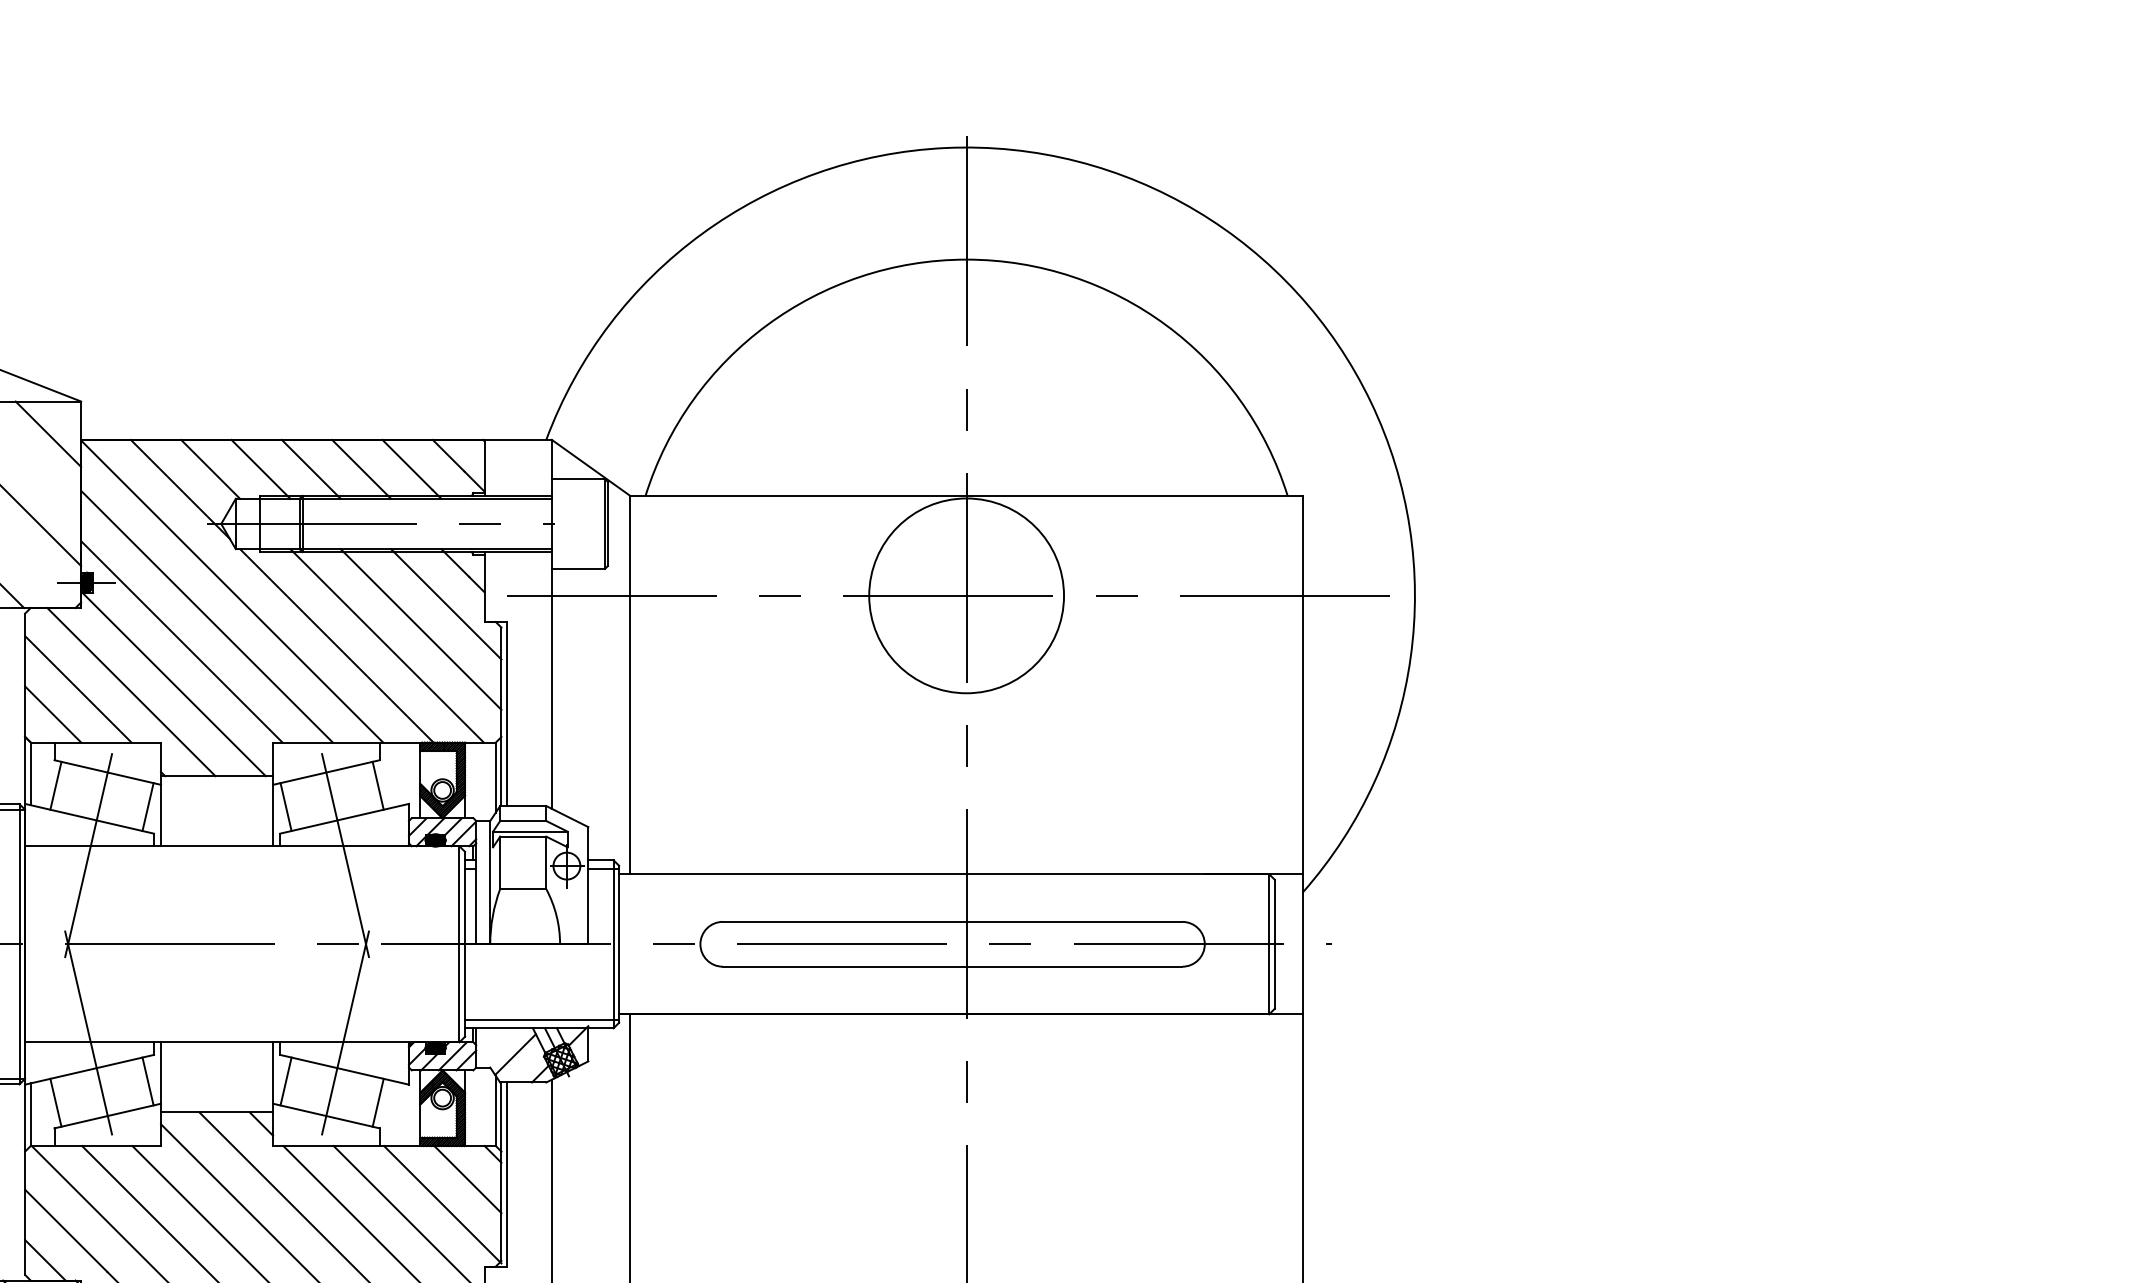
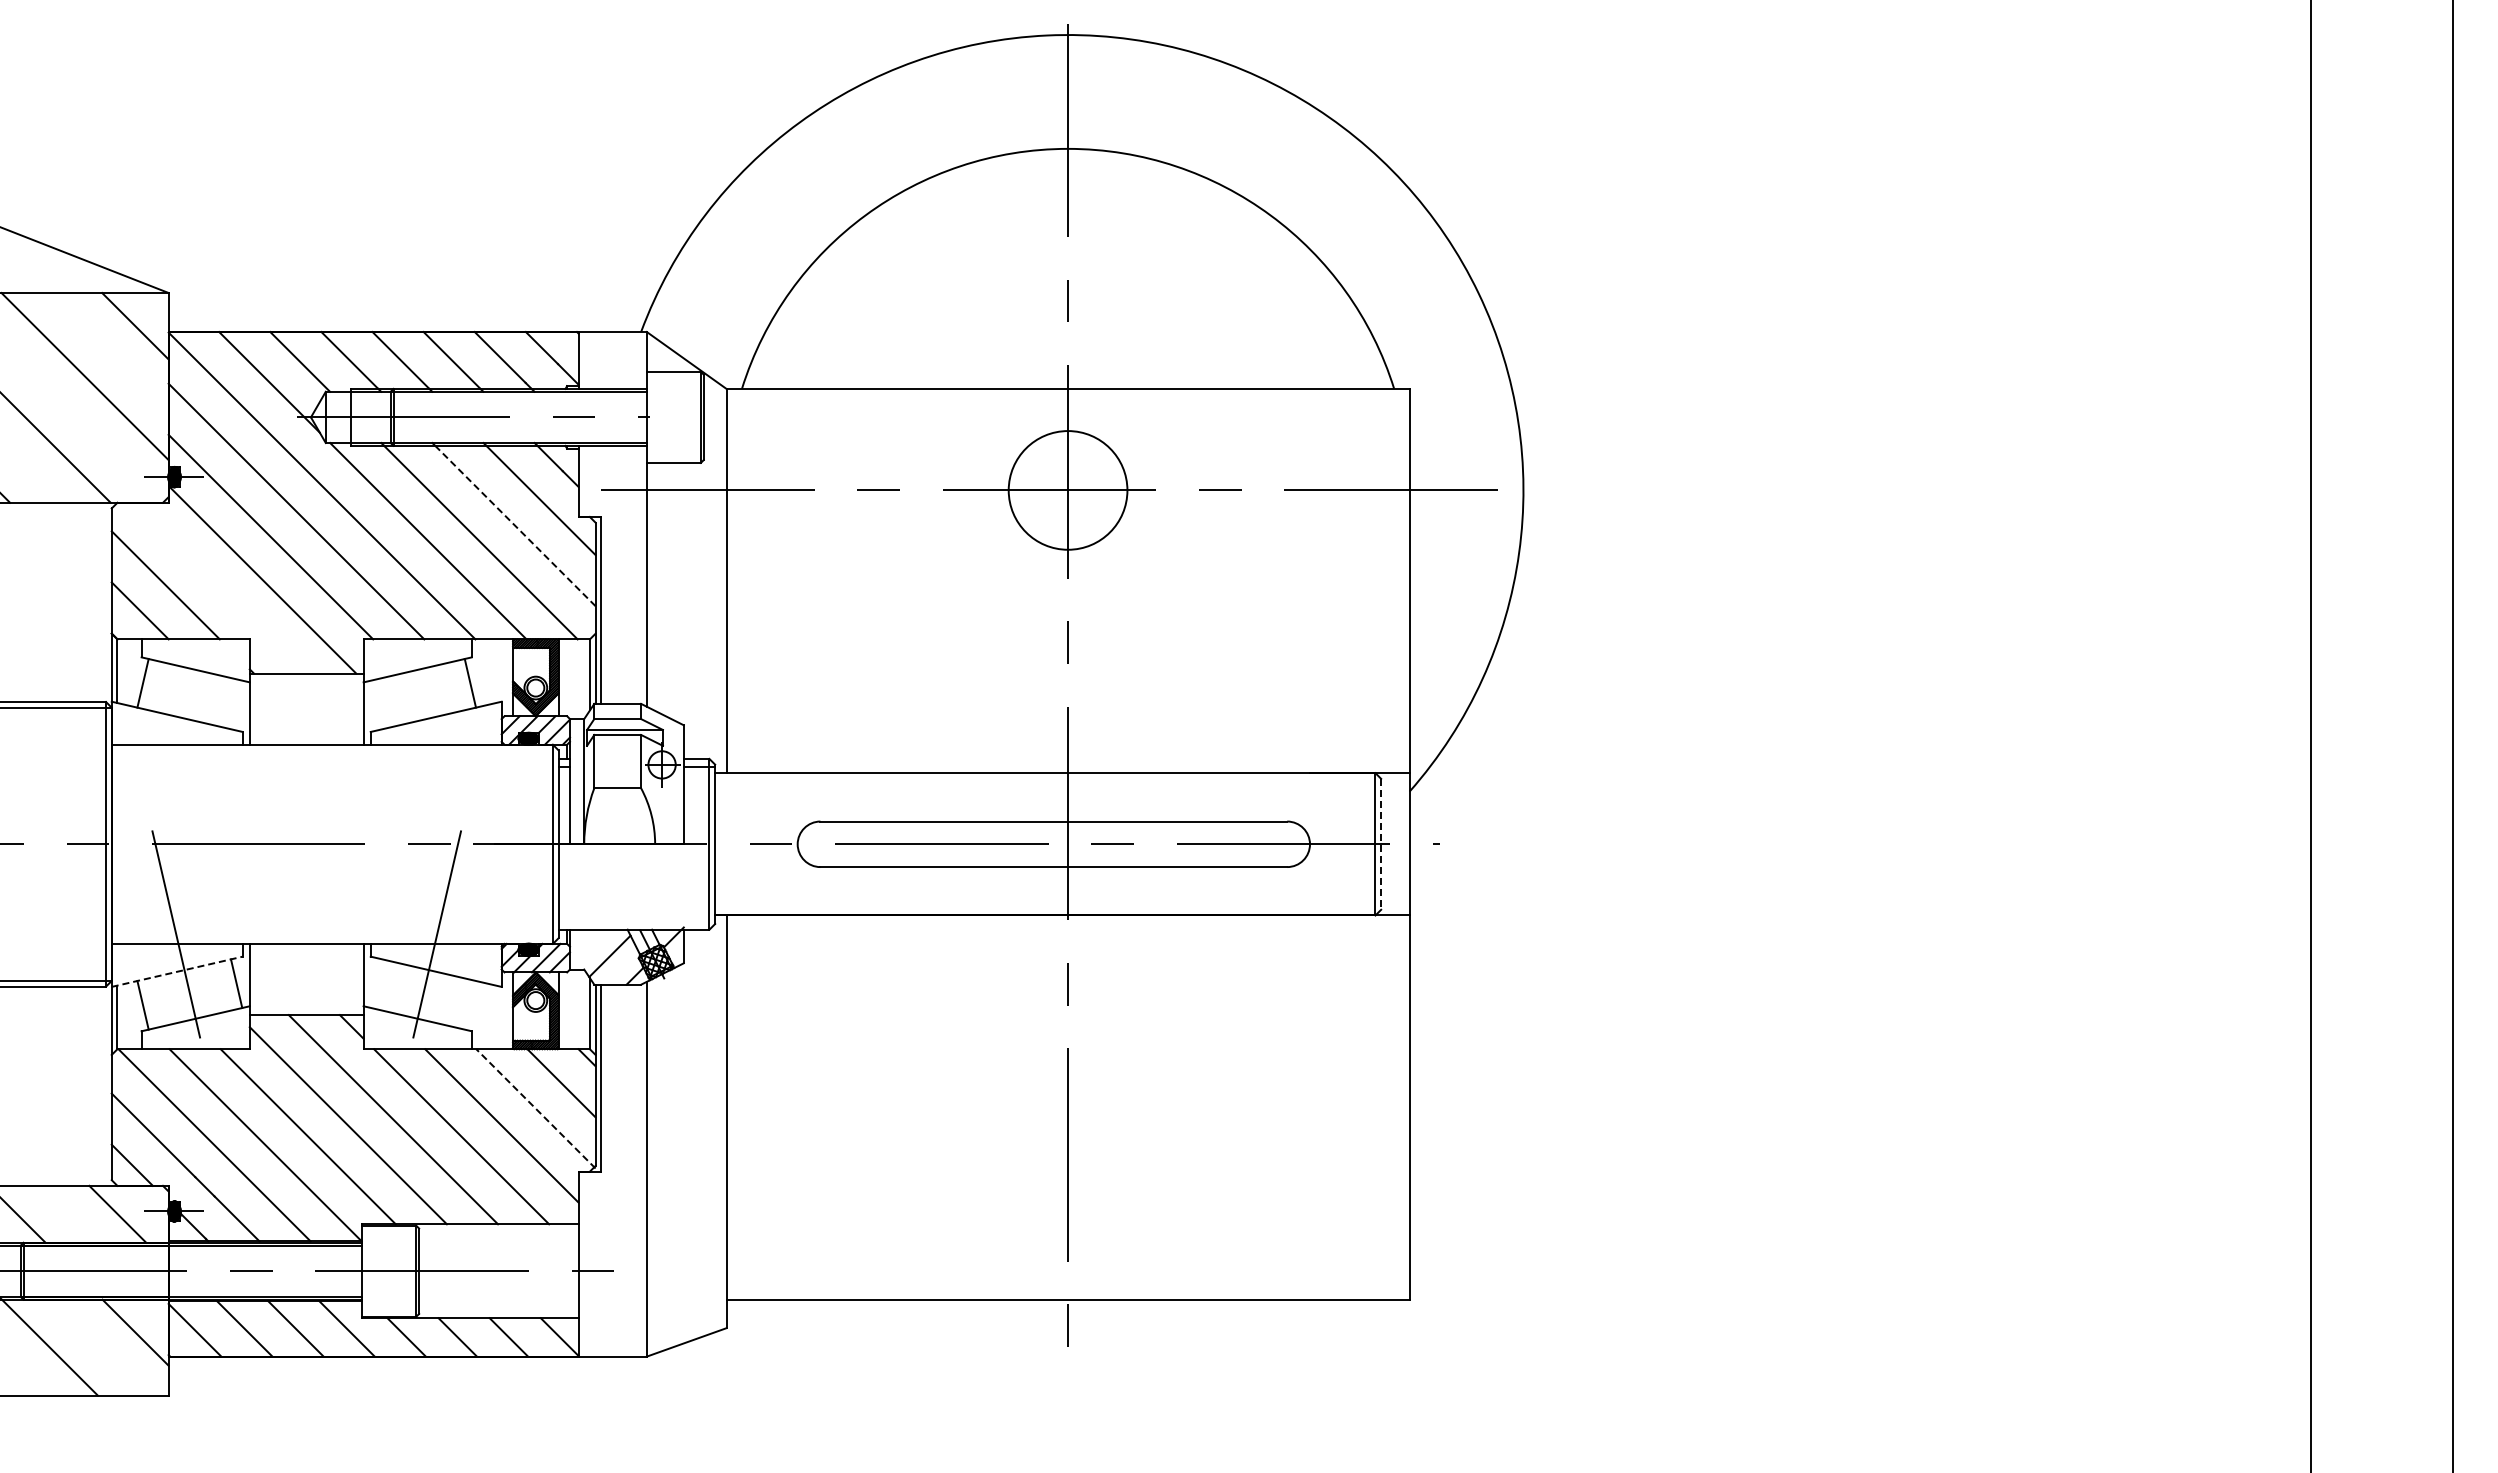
circle: (967, 595) -> (1068, 490), size x0.6
line: (422, 630) -> (515, 525), solid -> dashed
line: (131, 691) -> (219, 587), removed
line: (147, 806) -> (236, 704), removed
line: (285, 806) -> (376, 704), removed
line: (87, 858) -> (175, 757), removed
line: (345, 858) -> (437, 757), removed
line: (1275, 944) -> (1381, 844), solid -> dashed
line: (541, 1020) -> (636, 921), removed
line: (89, 1069) -> (177, 971), solid -> dashed
line: (285, 1081) -> (376, 983), removed
line: (378, 1102) -> (470, 1005), removed
line: (442, 1204) -> (535, 1108), solid -> dashed

